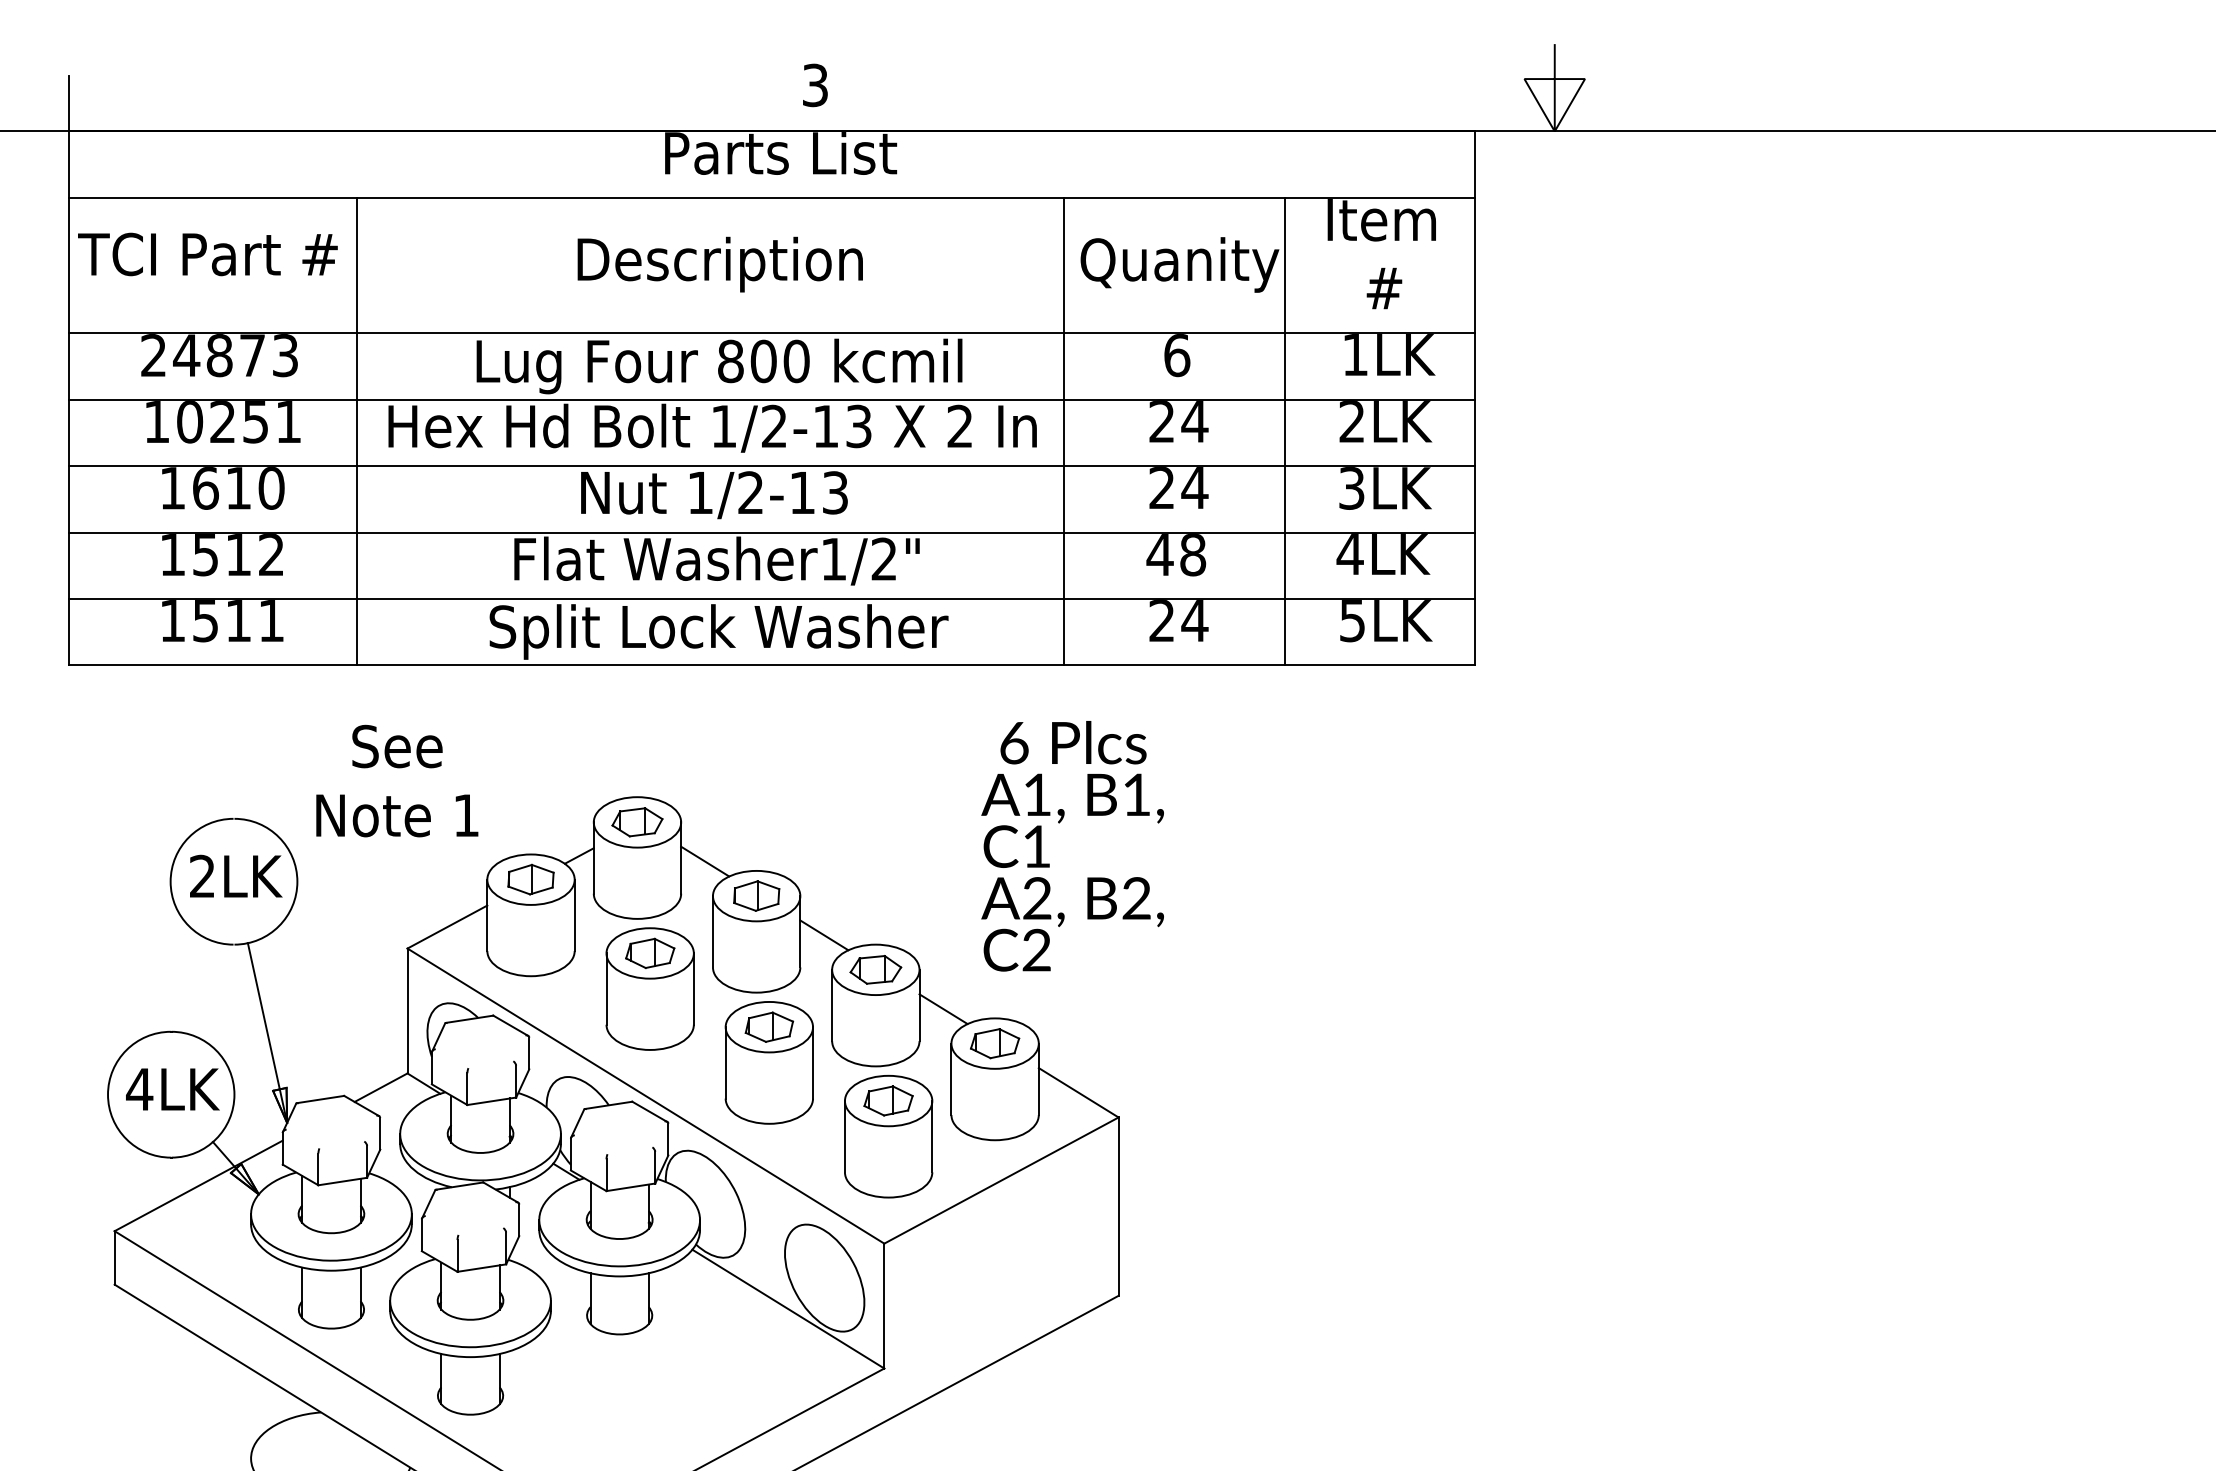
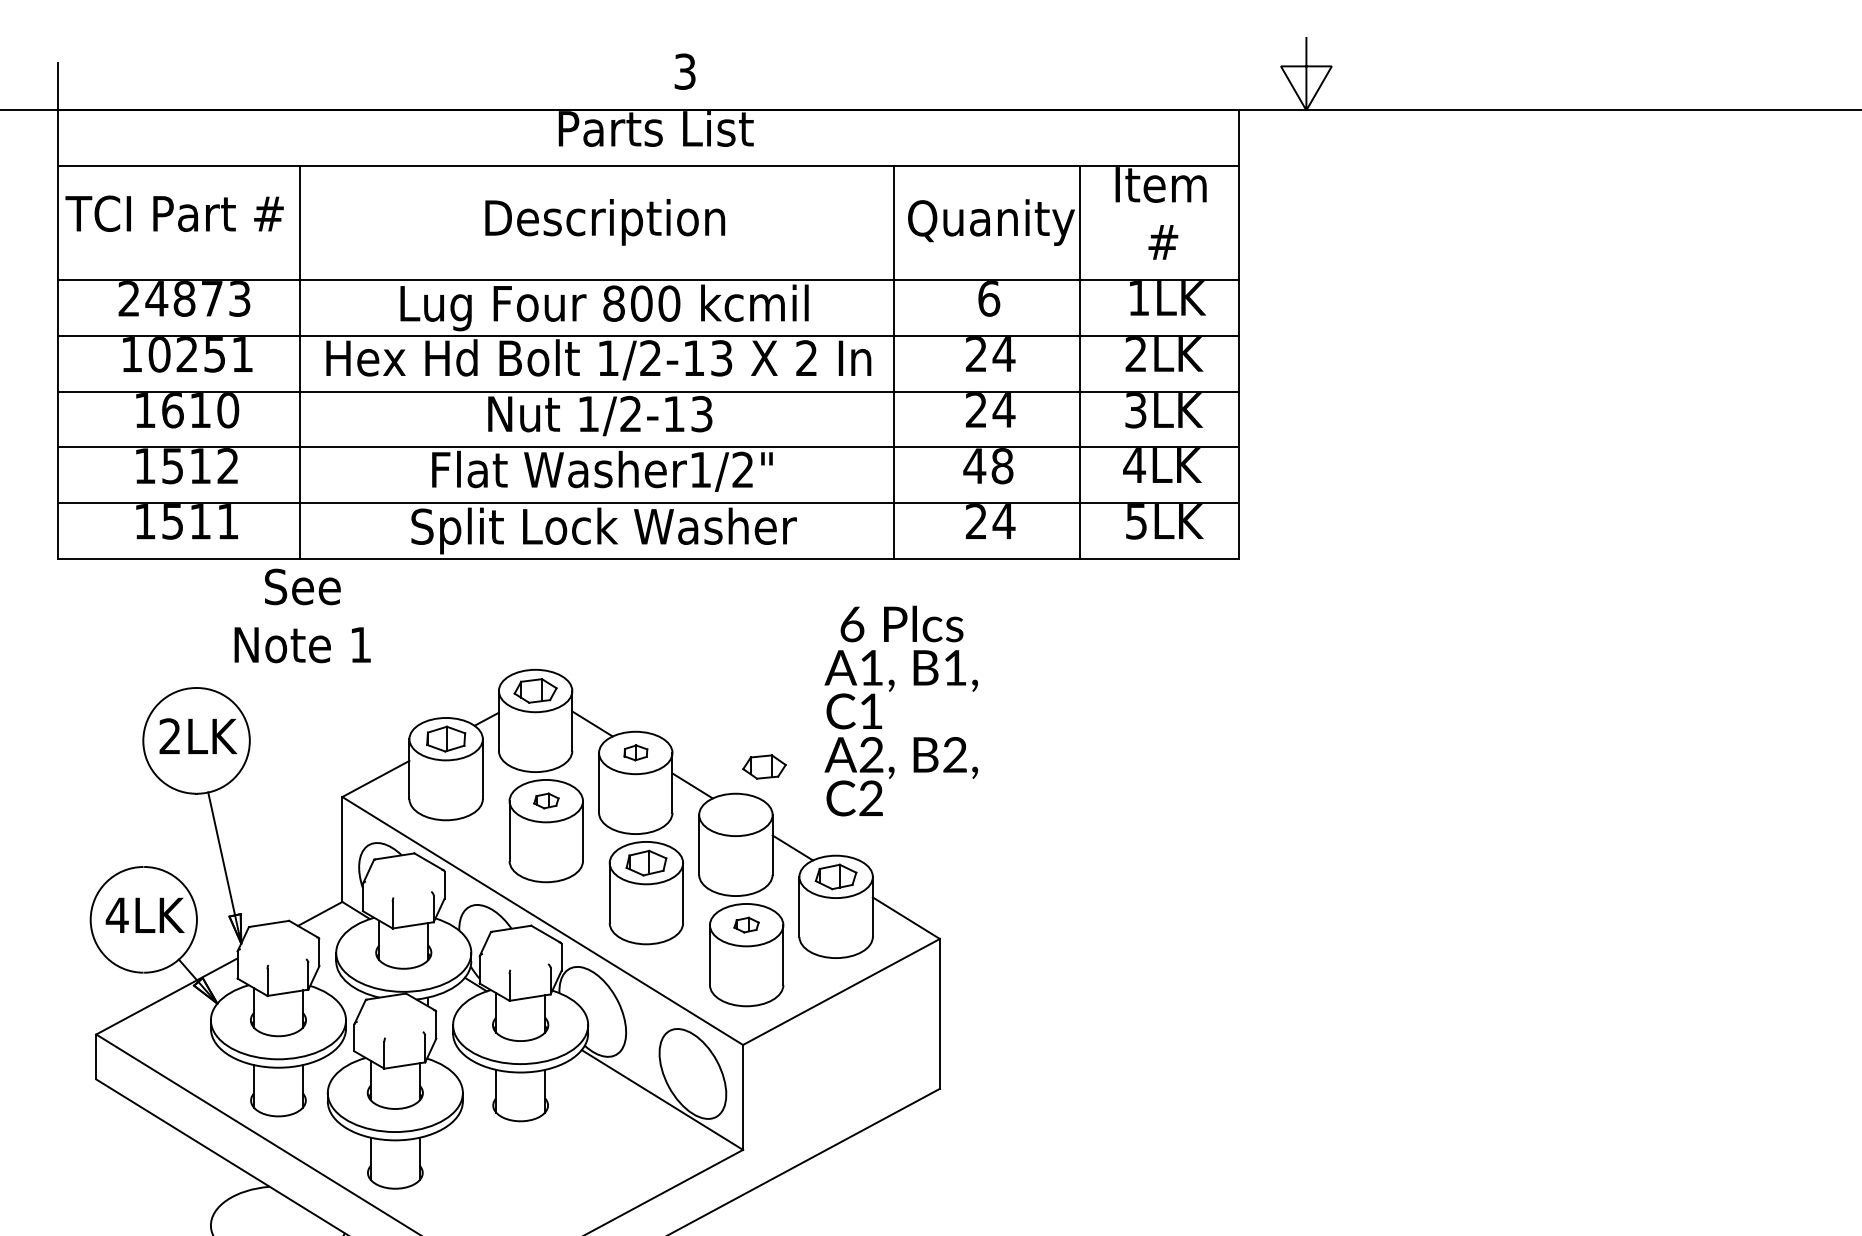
text: (397, 780) -> (302, 615), moved
part: (756, 895) -> (635, 752), size x0.6
part: (650, 952) -> (546, 800), size x0.6
part: (875, 969) -> (764, 766), moved
part: (888, 1100) -> (746, 924), size x0.6

